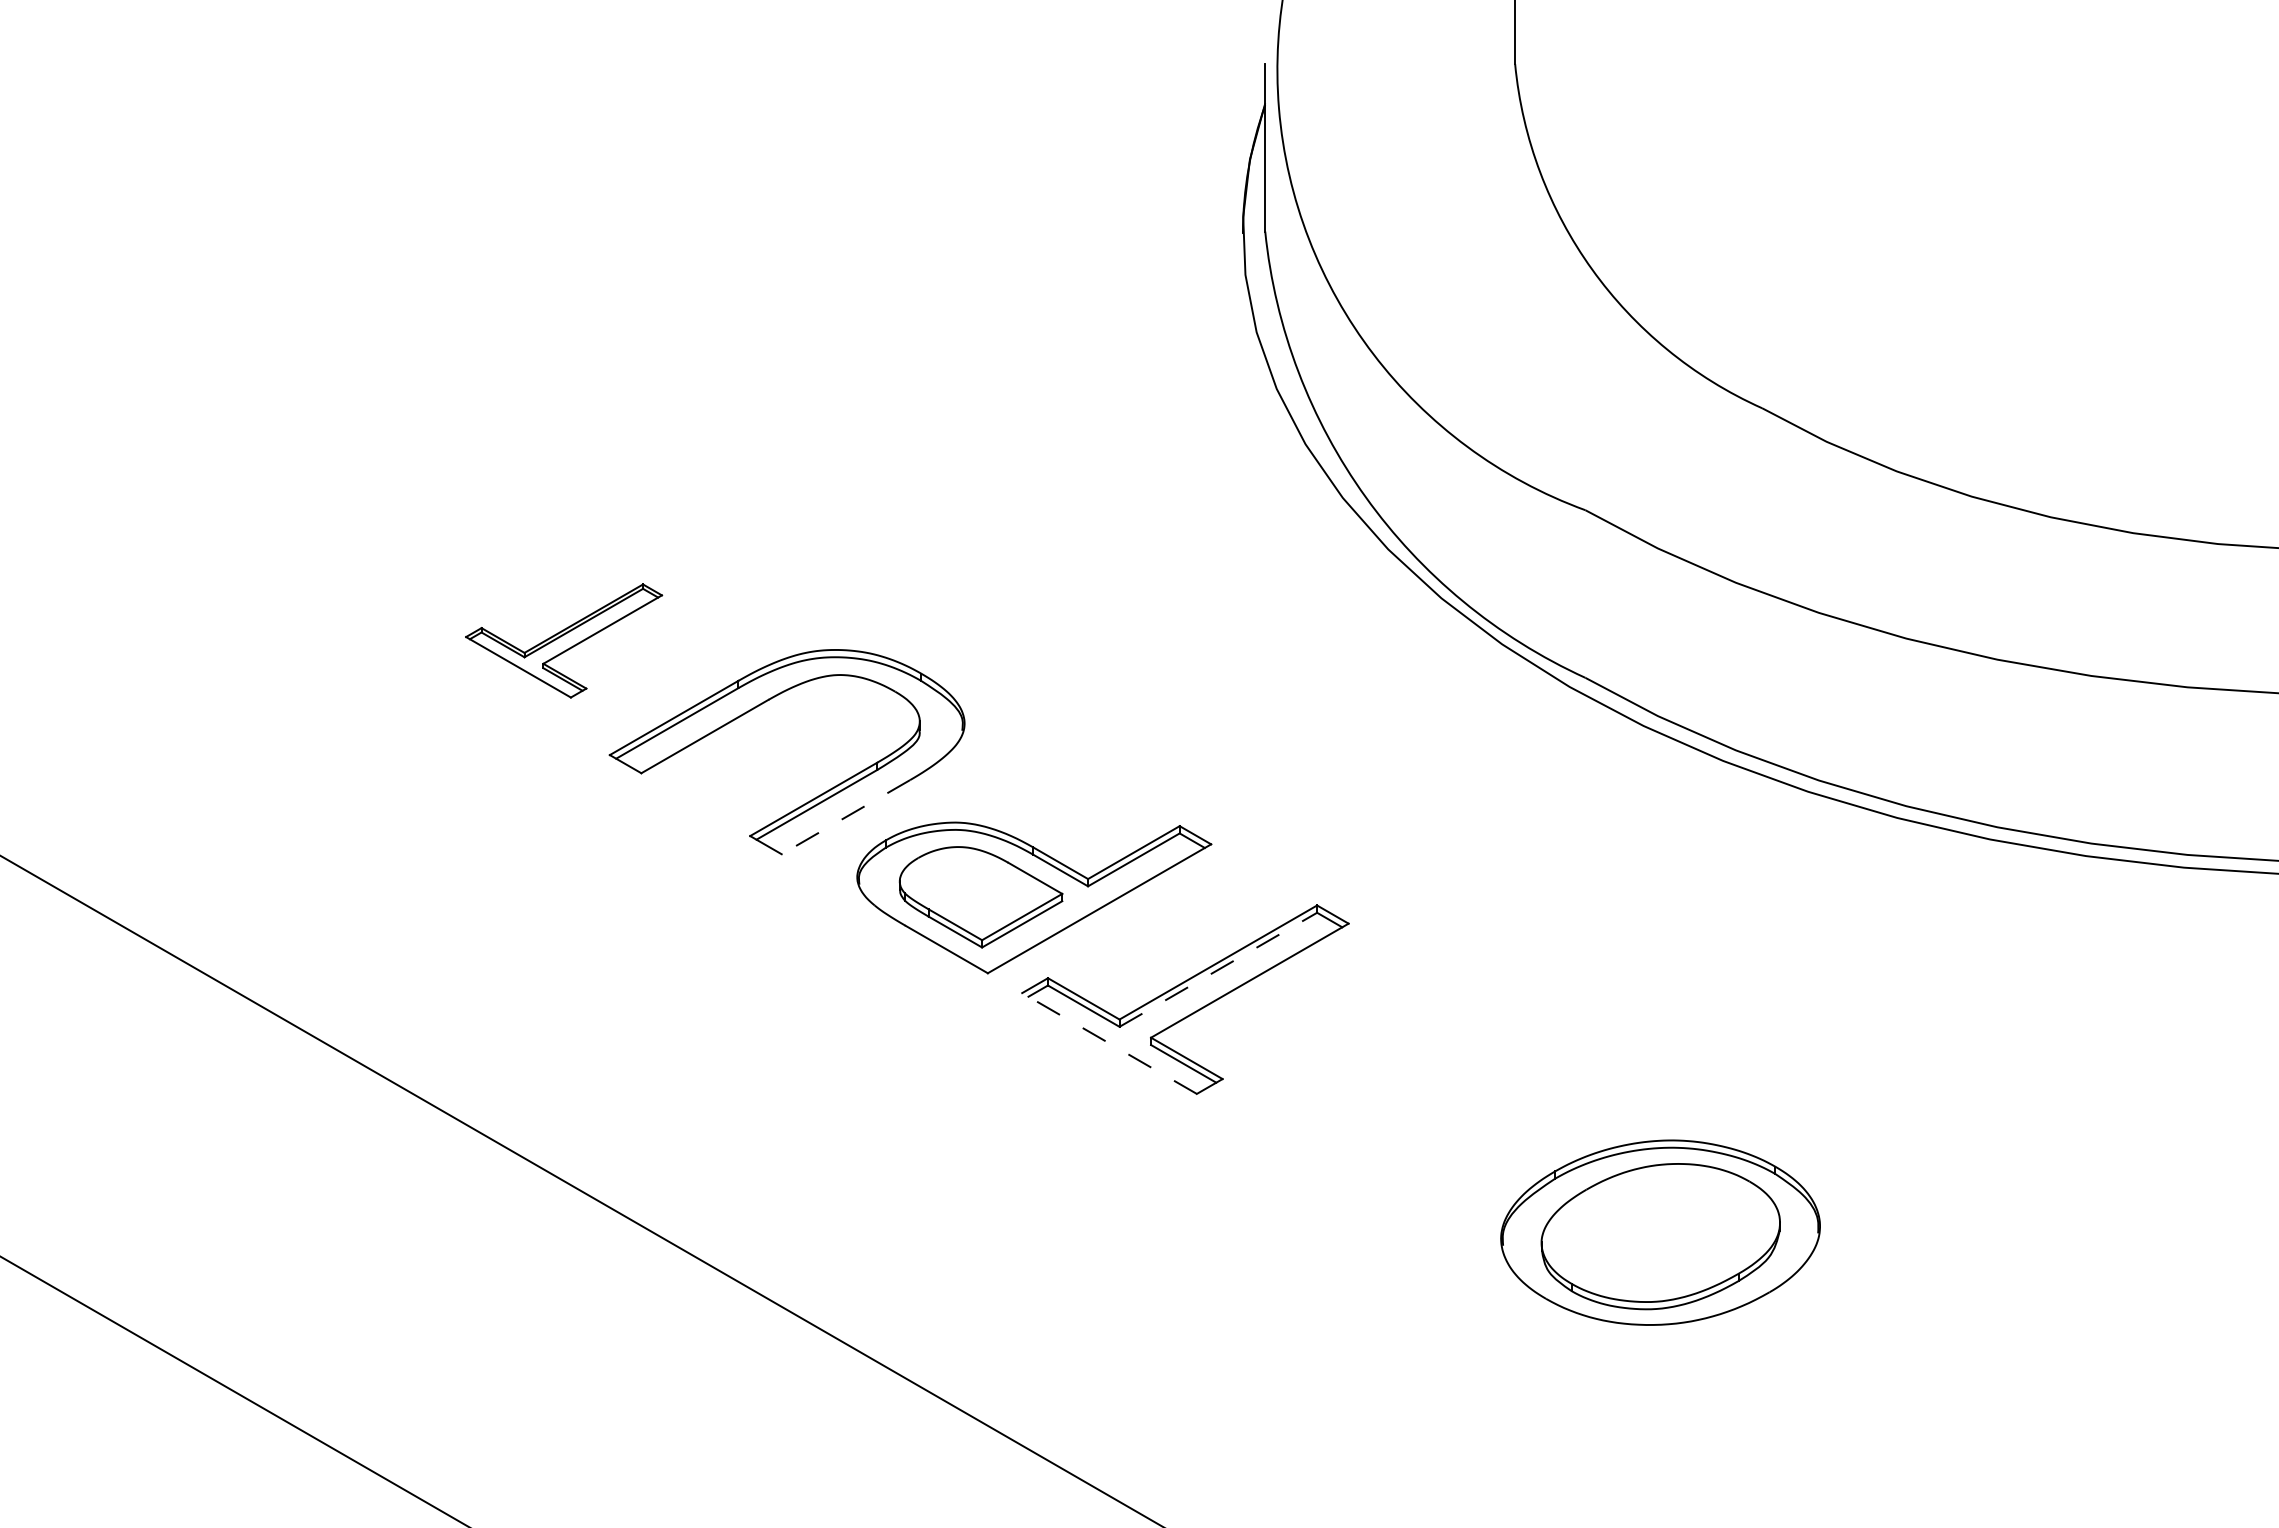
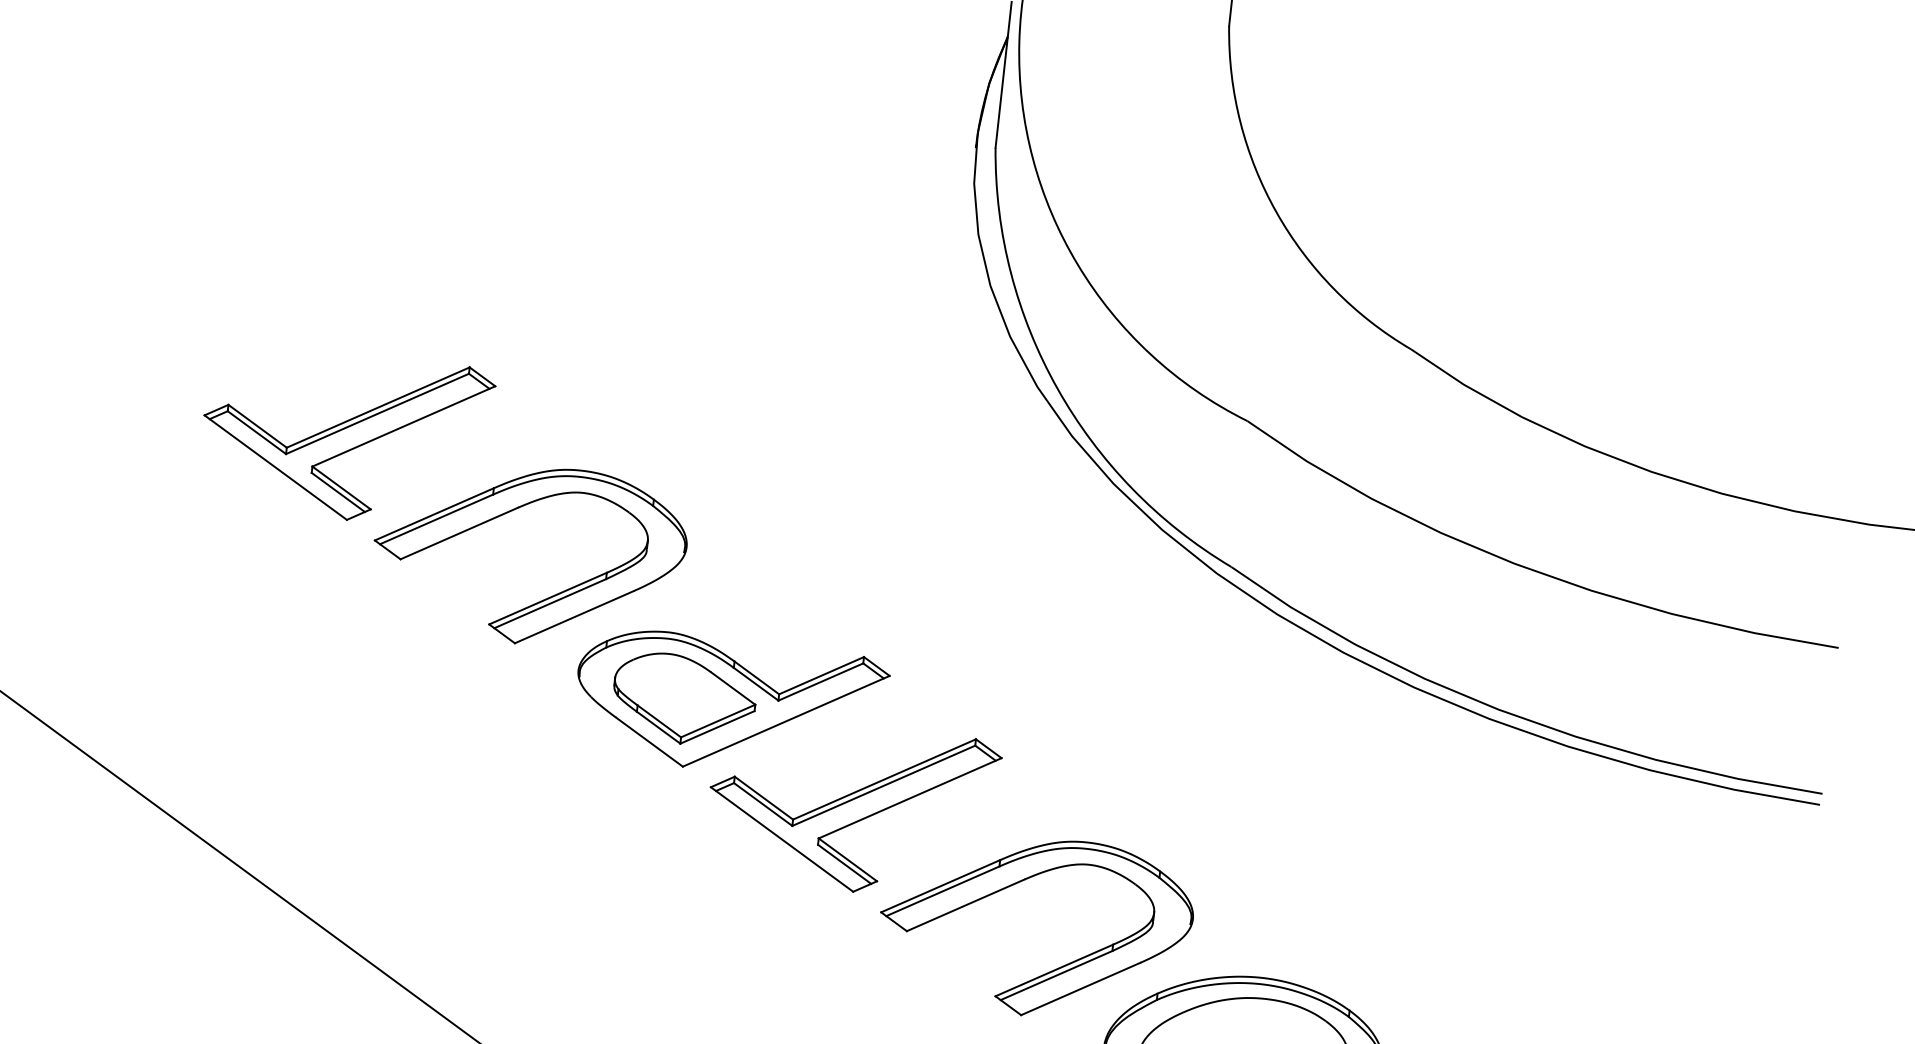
part: (563, 640) -> (345, 436), size x1.67
line: (845, 817) -> (573, 617), dashed -> solid
line: (1218, 969) -> (883, 785), dashed -> solid
line: (1109, 1043) -> (782, 839), dashed -> solid
part: (1385, 1062) -> (1020, 882), added

